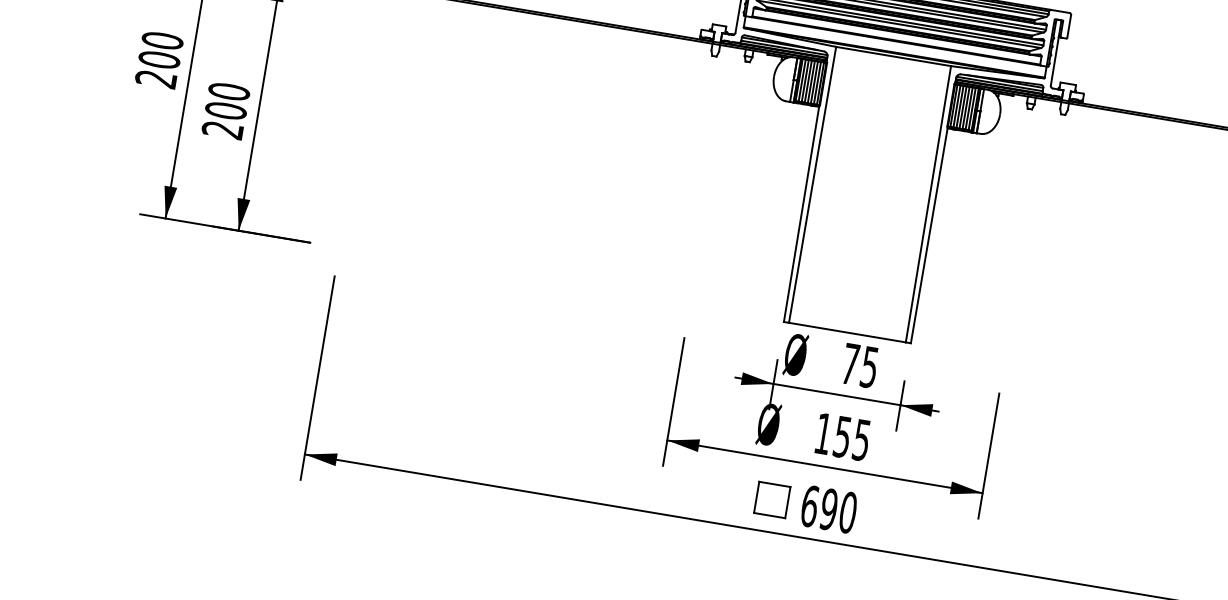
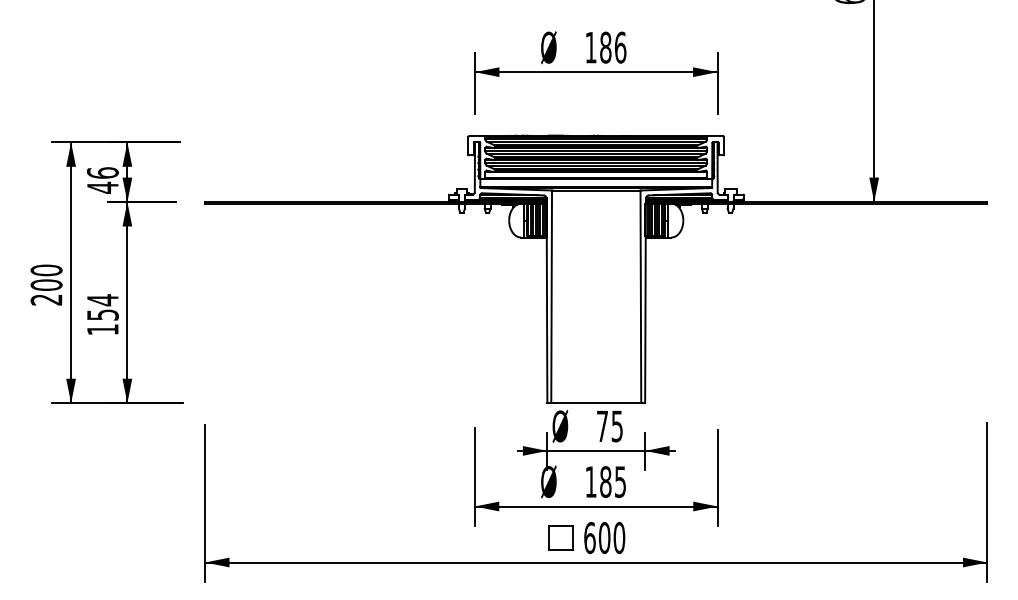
text: (225, 110) -> (102, 314), 200 -> 154
text: (842, 437) -> (605, 482), 155 -> 185
text: (828, 510) -> (604, 538), 690 -> 600

